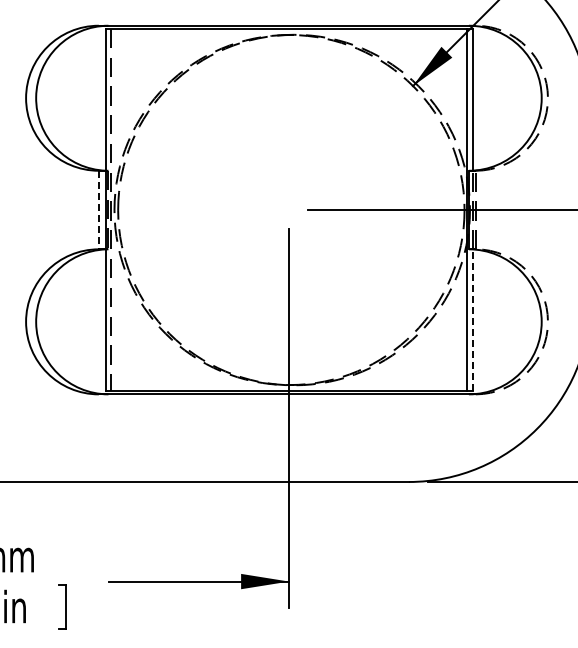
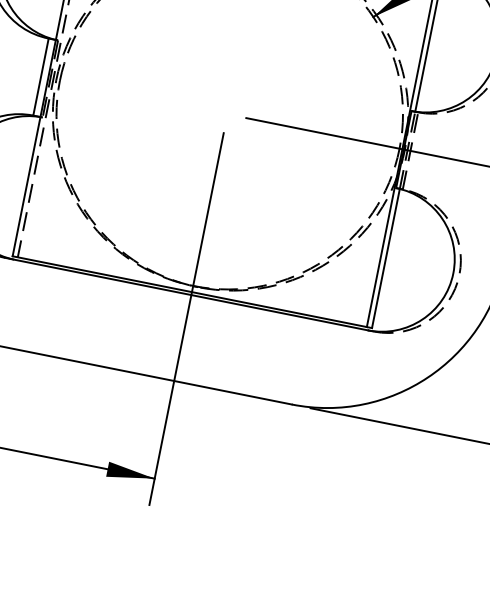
line: (98, 210) -> (40, 77), dashed -> solid
line: (472, 320) -> (385, 258), dashed -> solid

